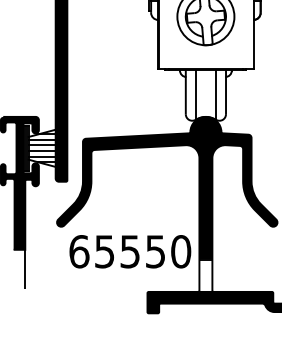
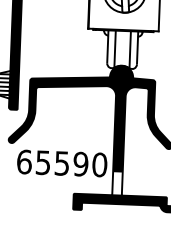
text: (155, 251) -> (80, 164), 65550 -> 65590

